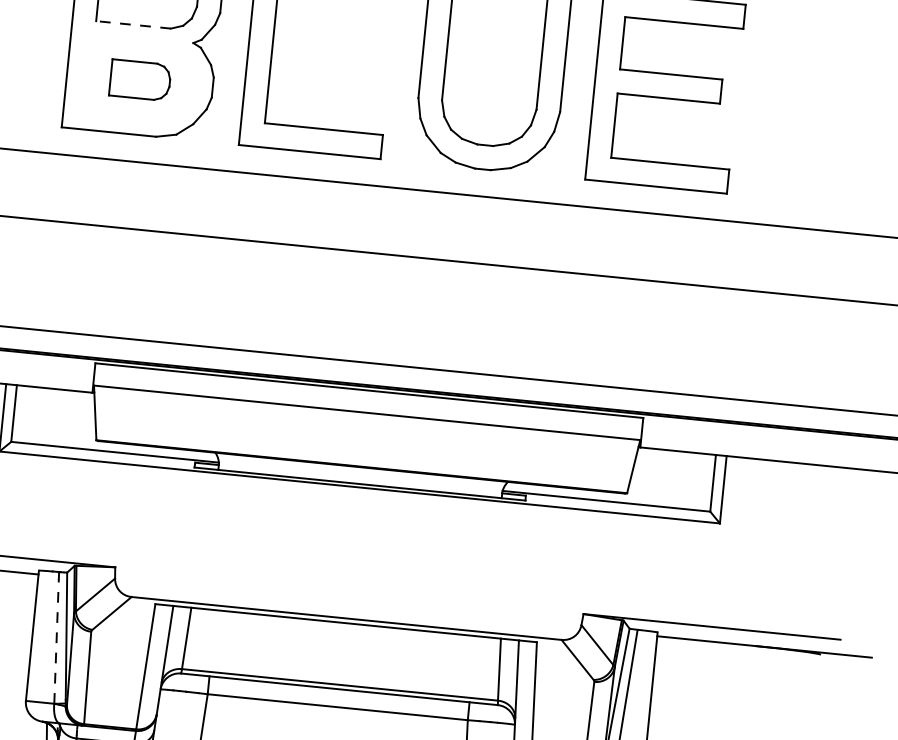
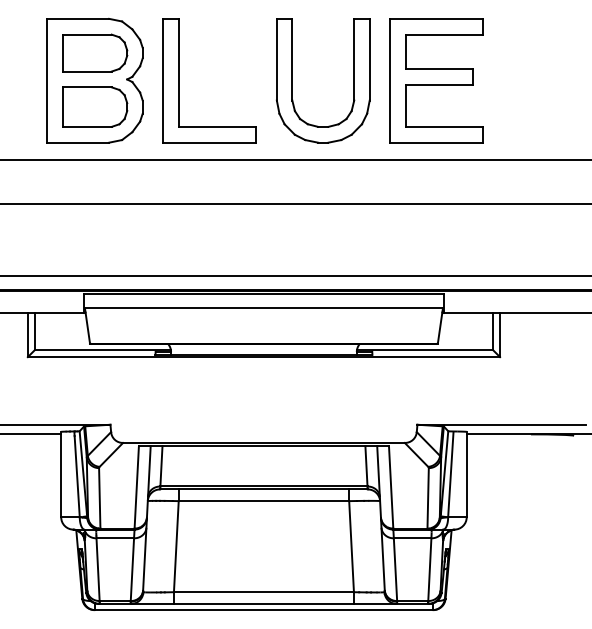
line: (133, 24) -> (87, 71), dashed -> solid
part: (140, 79) -> (95, 106), size x1.67
line: (57, 641) -> (77, 476), dashed -> solid

